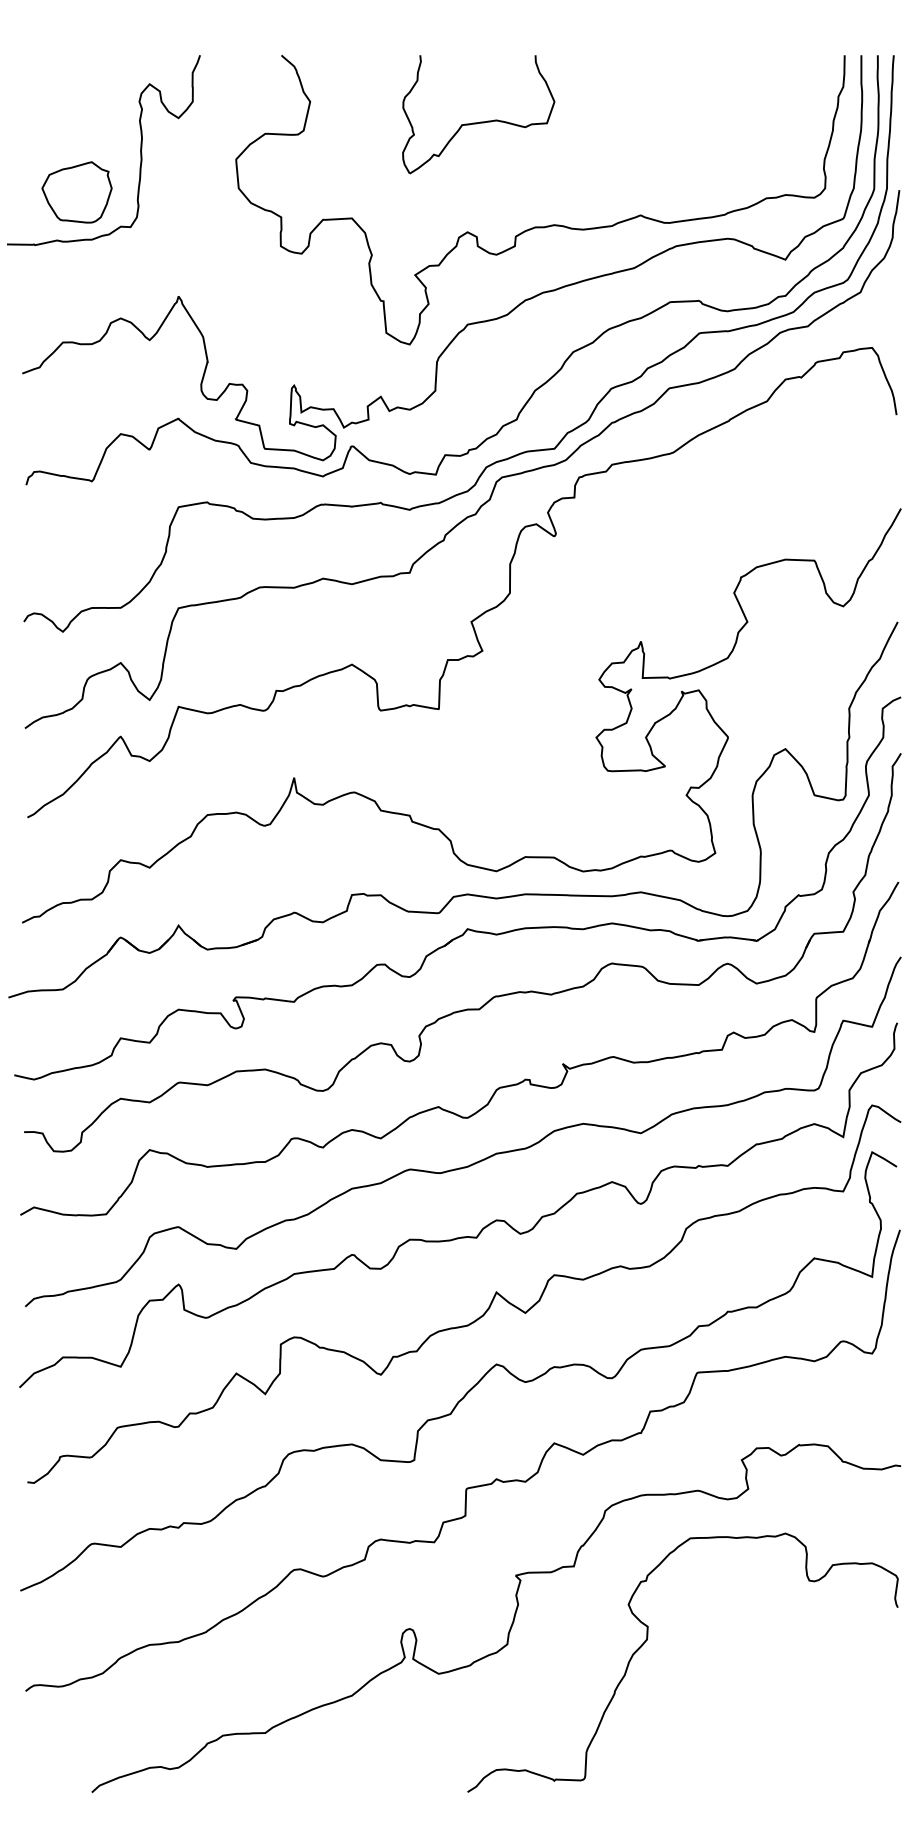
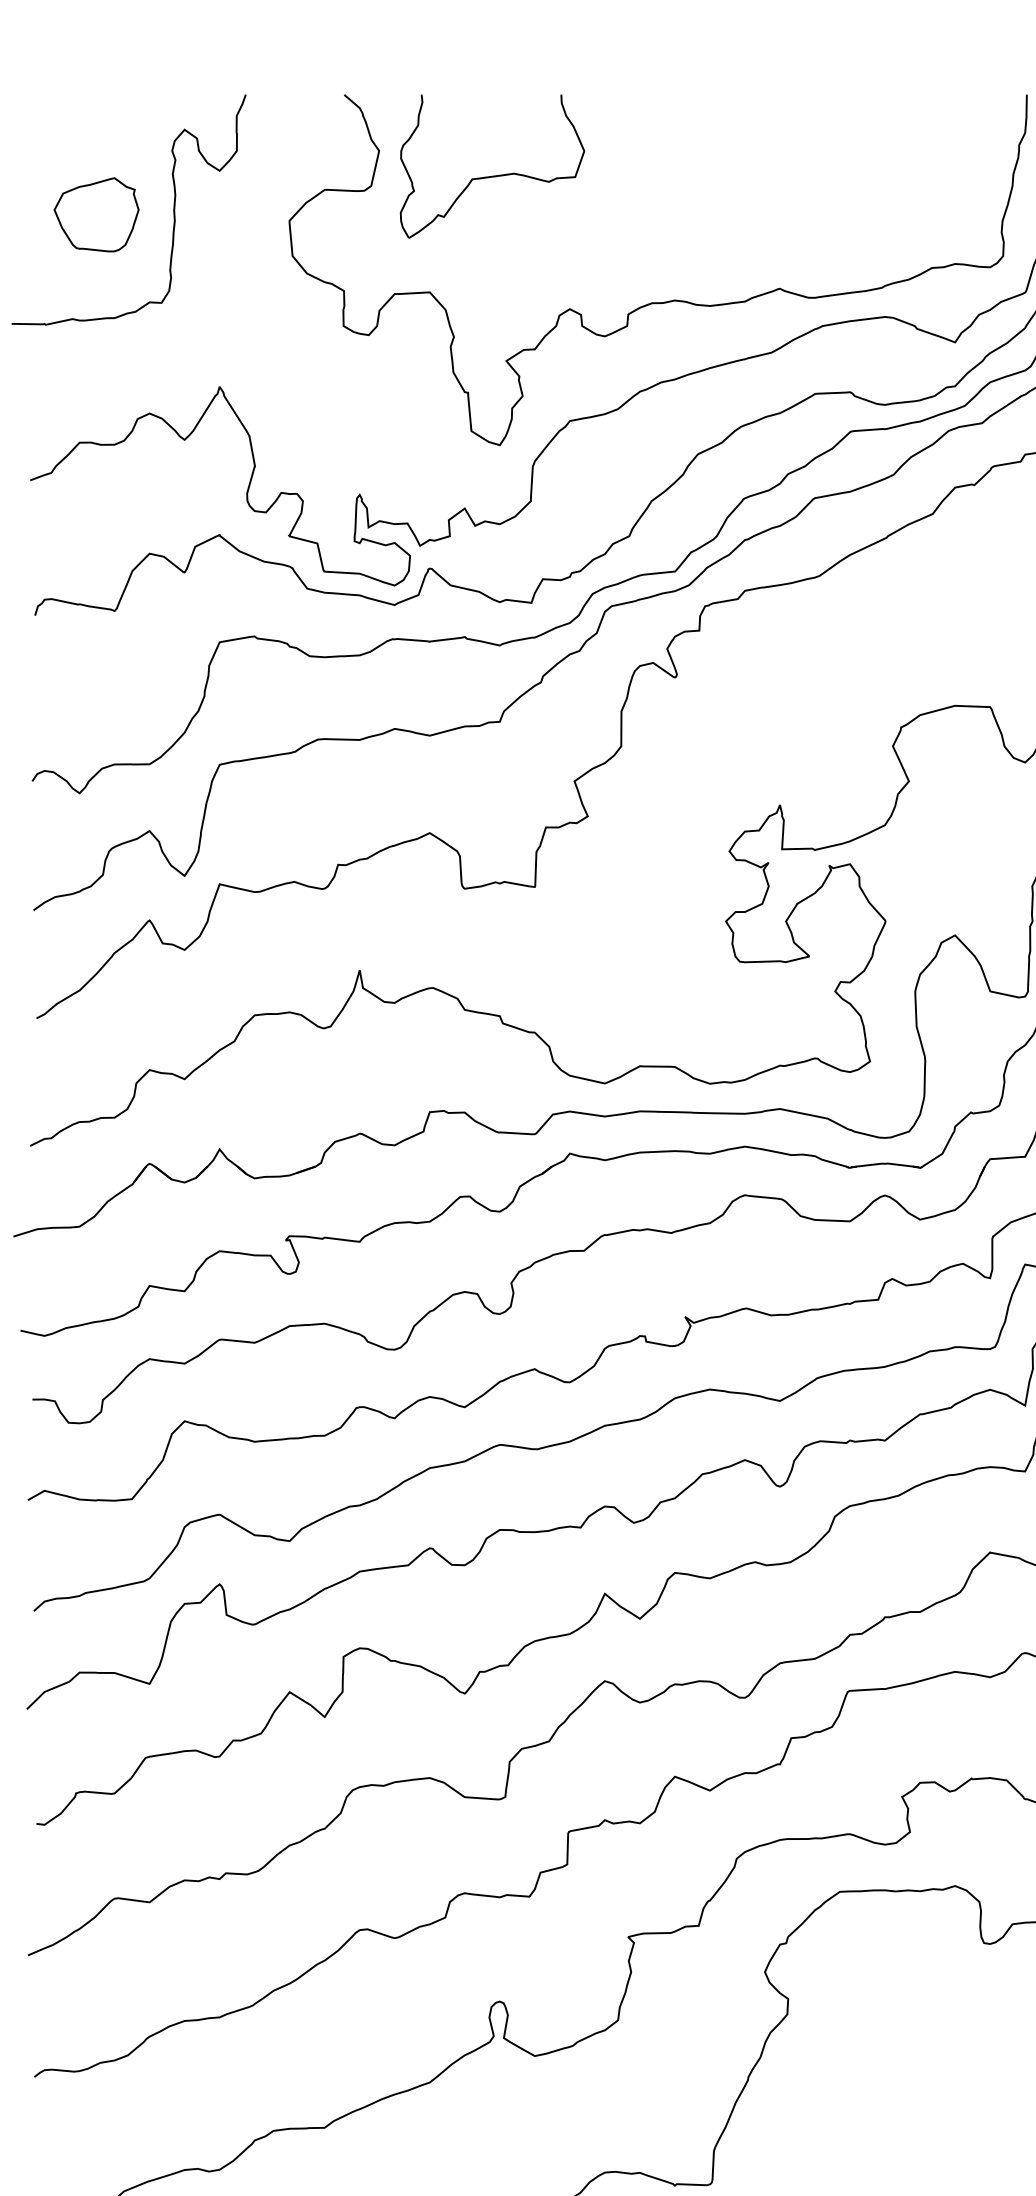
part: (480, 121) -> (494, 174), moved
part: (76, 192) -> (95, 214), moved

